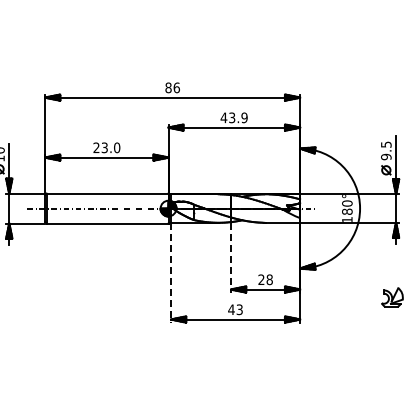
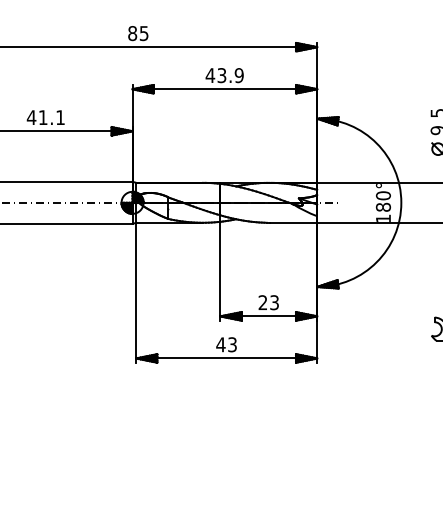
text: (176, 87) -> (143, 32), 86 -> 85
text: (106, 147) -> (45, 117), 23.0 -> 41.1
line: (231, 257) -> (220, 271), dashed -> solid
line: (171, 272) -> (136, 292), dashed -> solid
text: (269, 279) -> (274, 302), 28 -> 23

